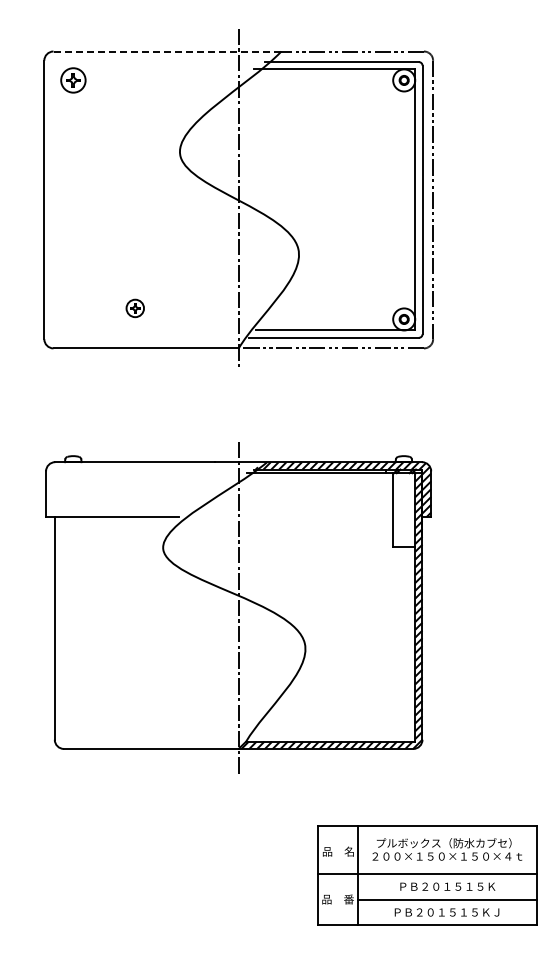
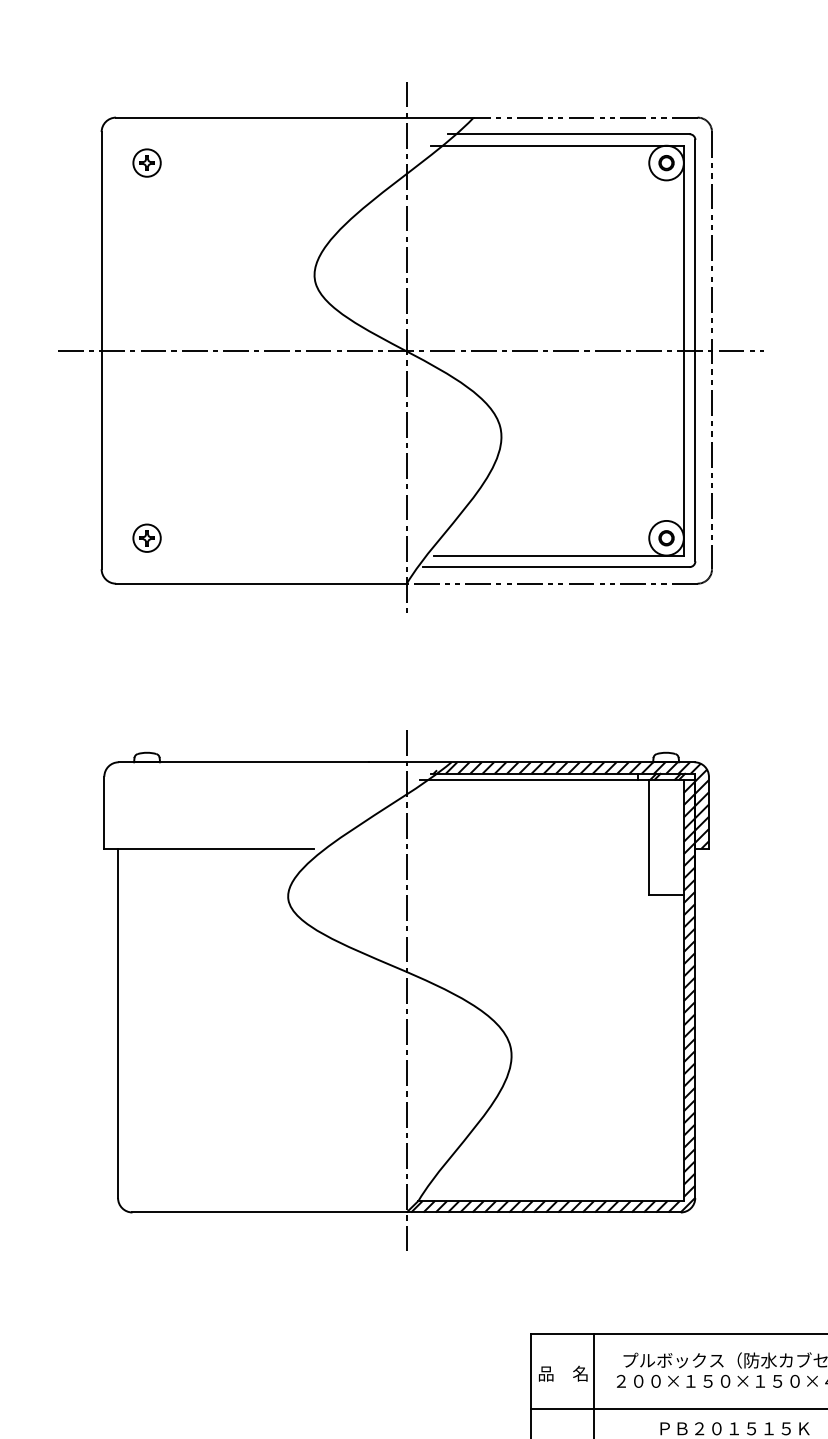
line: (167, 51) -> (294, 117), dashed -> solid
part: (72, 80) -> (145, 163), size x0.71
line: (241, 199) -> (411, 349), added
part: (134, 308) -> (145, 538), moved

